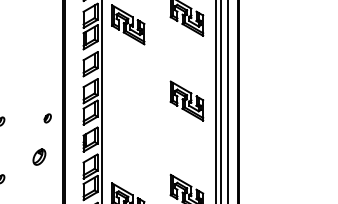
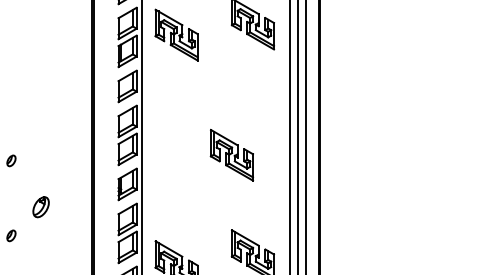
part: (186, 100) -> (231, 154), moved
part: (47, 118) -> (71, 156), removed
part: (38, 157) -> (40, 207), moved

